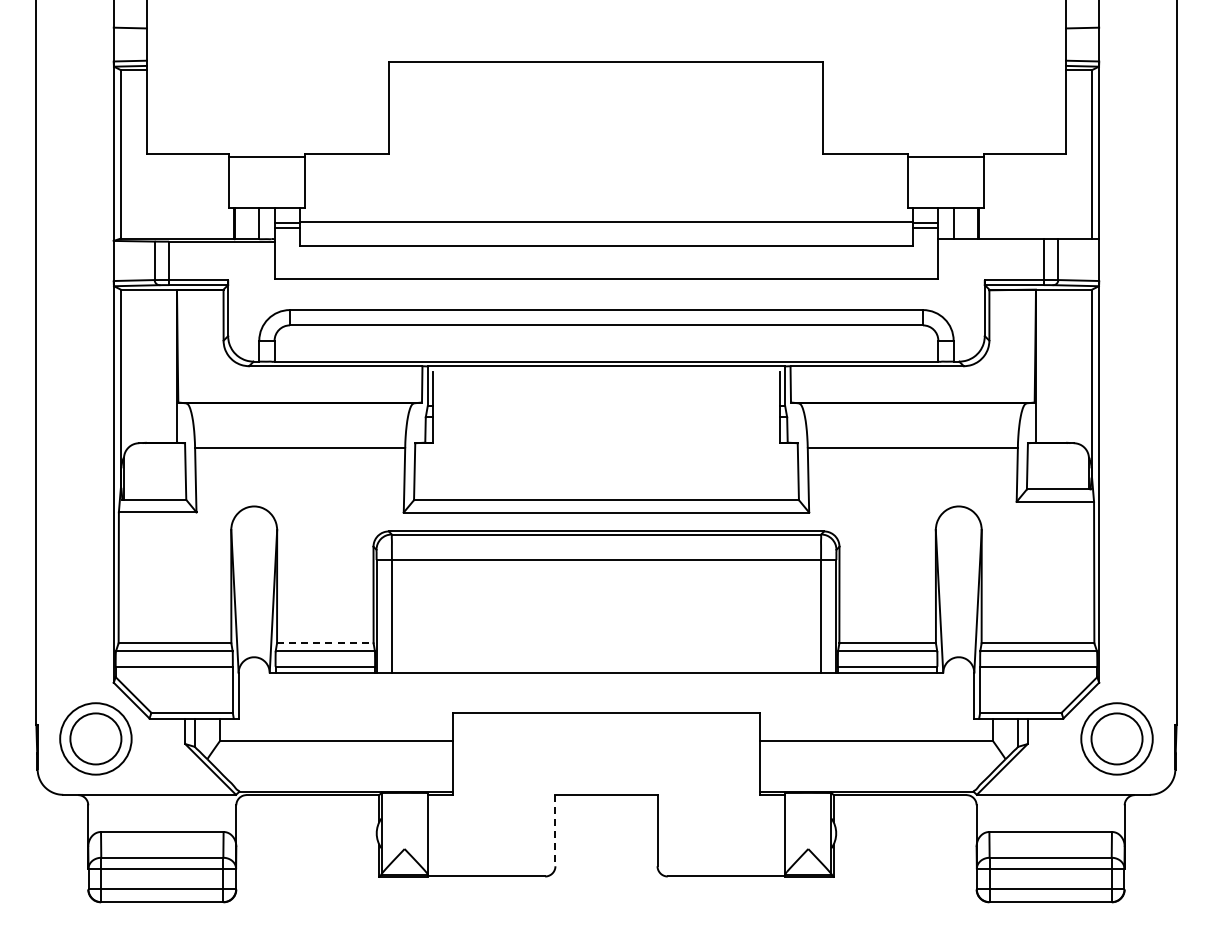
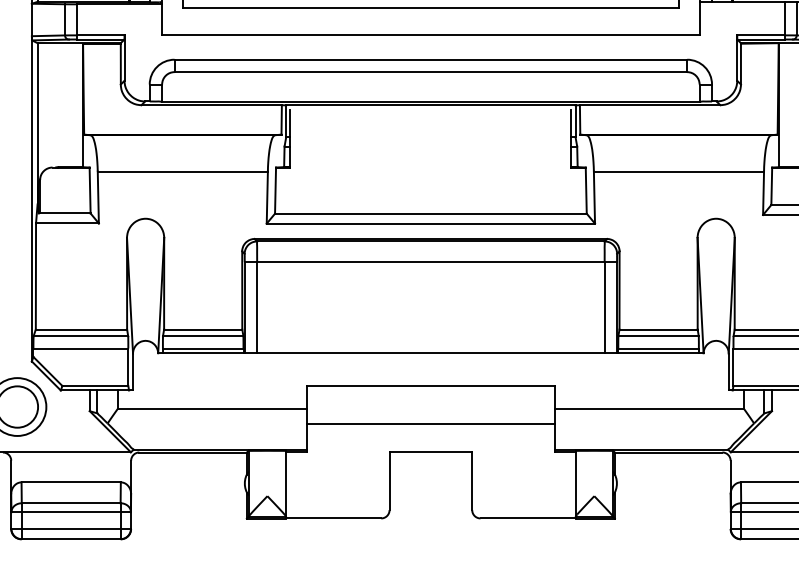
line: (325, 643) -> (203, 329), dashed -> solid
line: (606, 759) -> (430, 423), added
line: (555, 830) -> (389, 481), dashed -> solid

